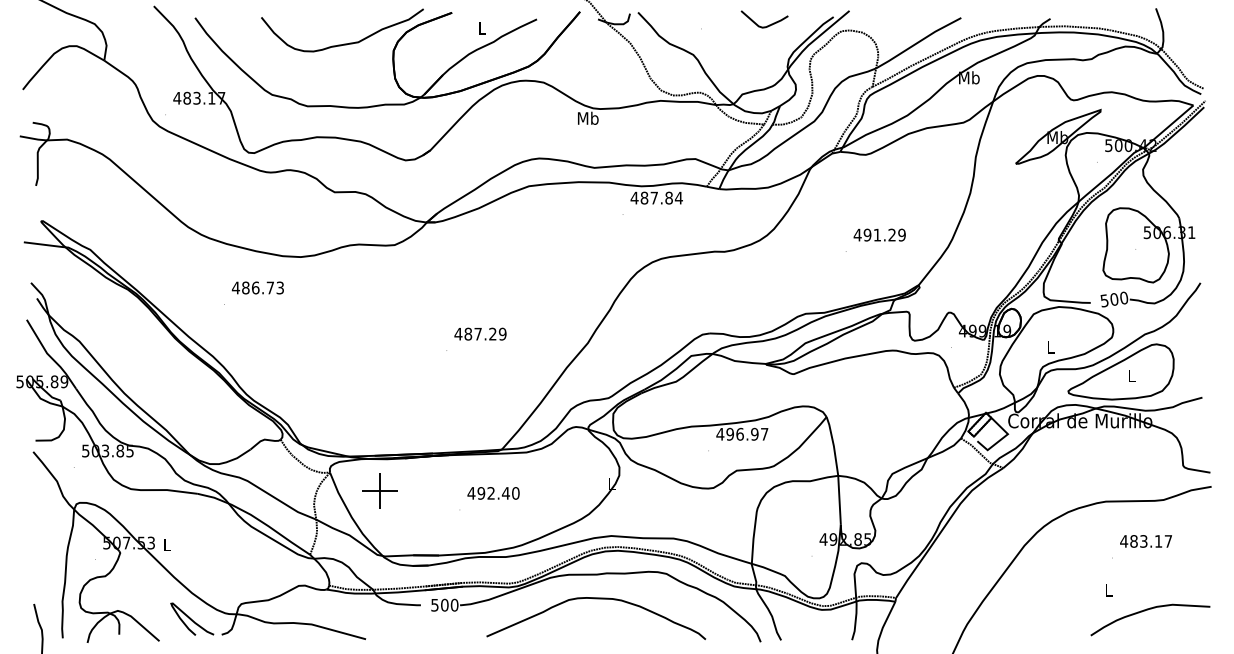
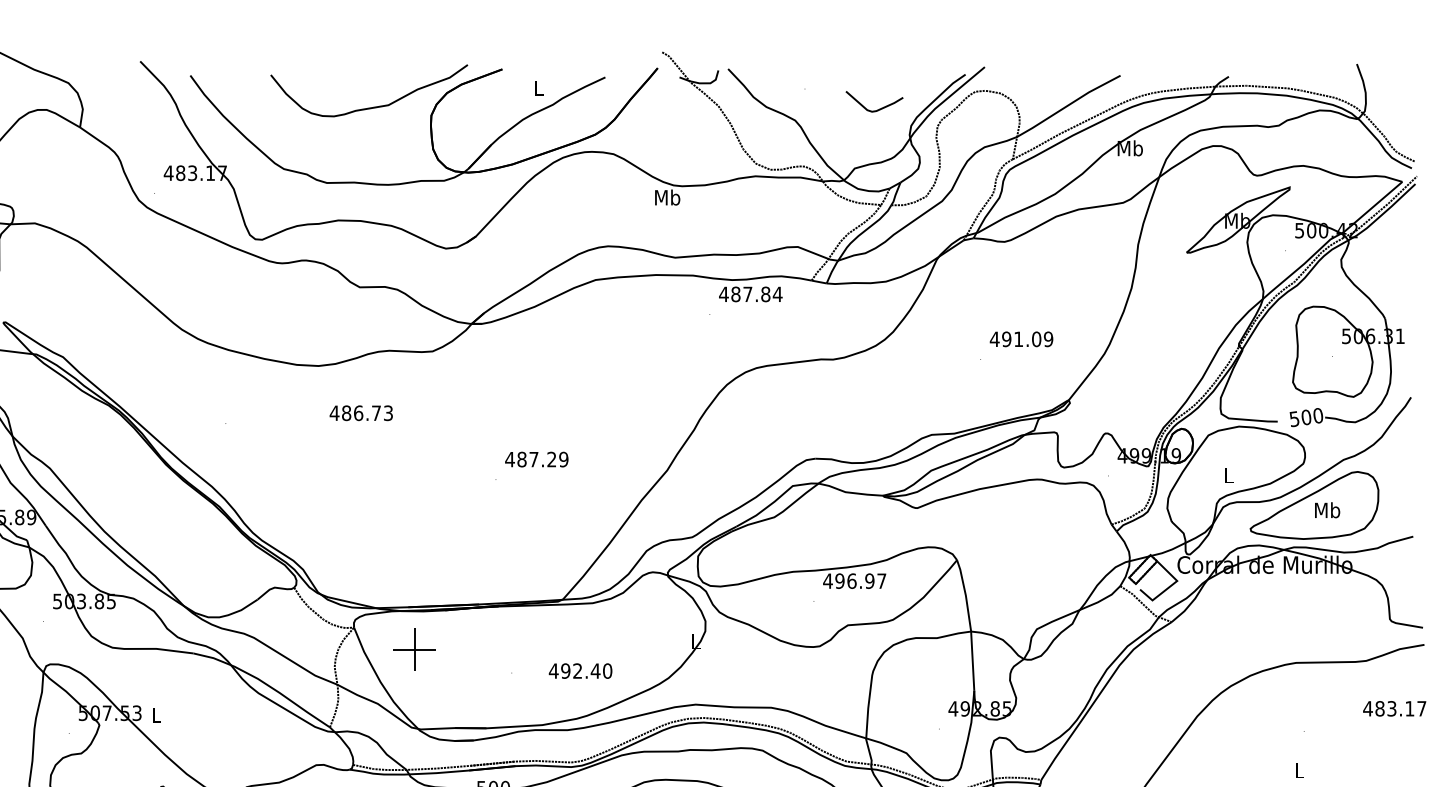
curve: (767, 25) -> (877, 109), moved
text: (892, 234) -> (1037, 338), 491.29 -> 491.09
text: (257, 287) -> (360, 412), moved
text: (1131, 375) -> (1327, 509), L -> Mb
text: (493, 493) -> (580, 671), moved
text: (1145, 541) -> (1393, 708), moved

